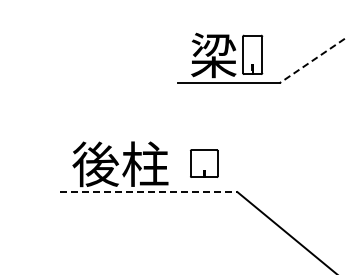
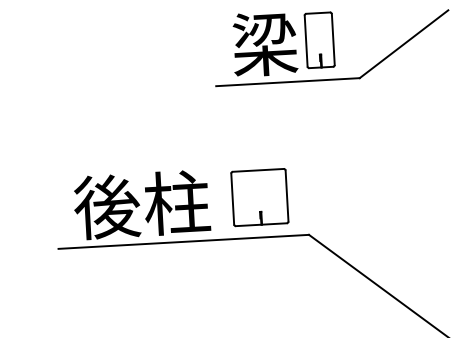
line: (312, 61) -> (404, 44), dashed -> solid
part: (204, 163) -> (260, 197), size x1.43
line: (148, 192) -> (183, 242), dashed -> solid

